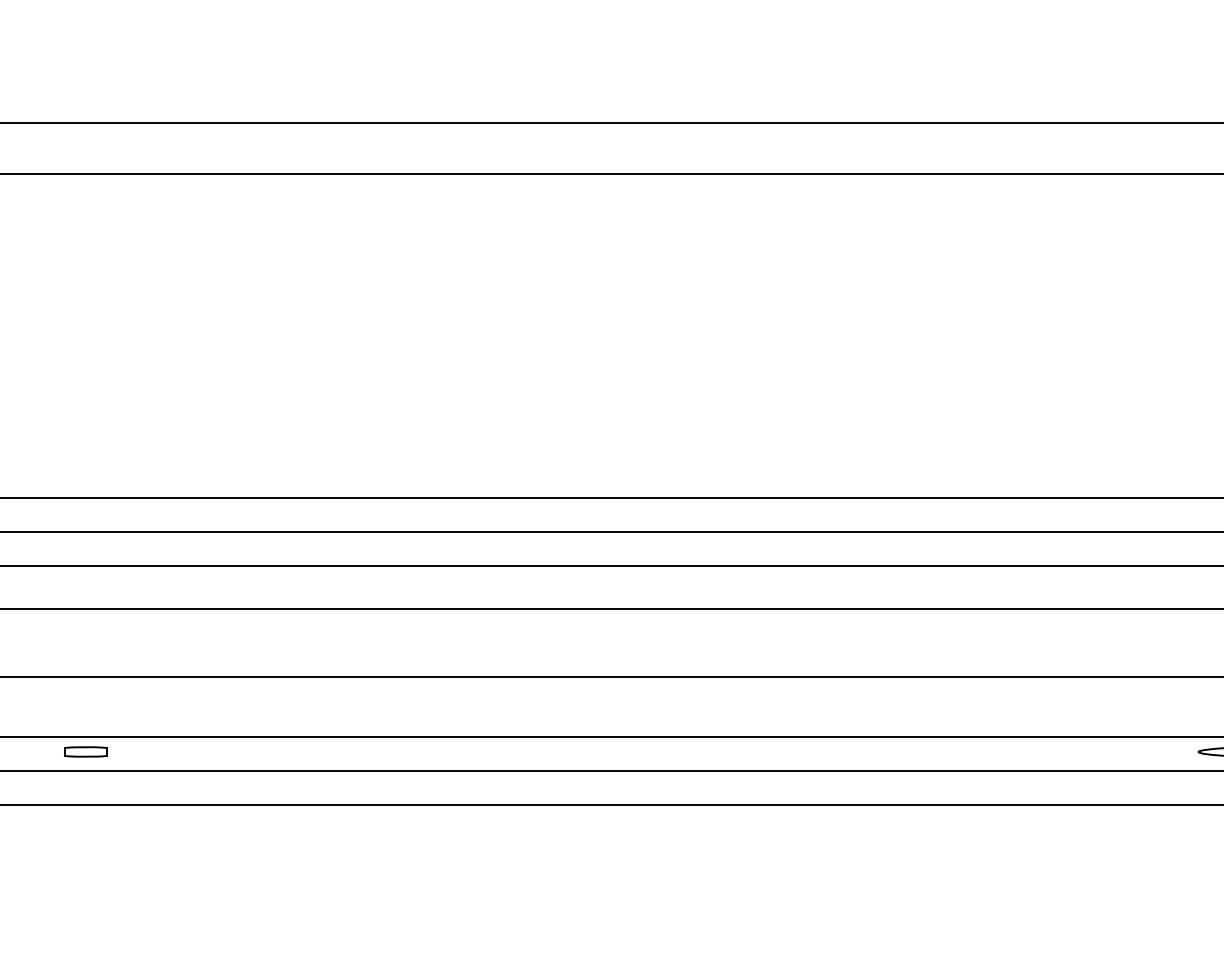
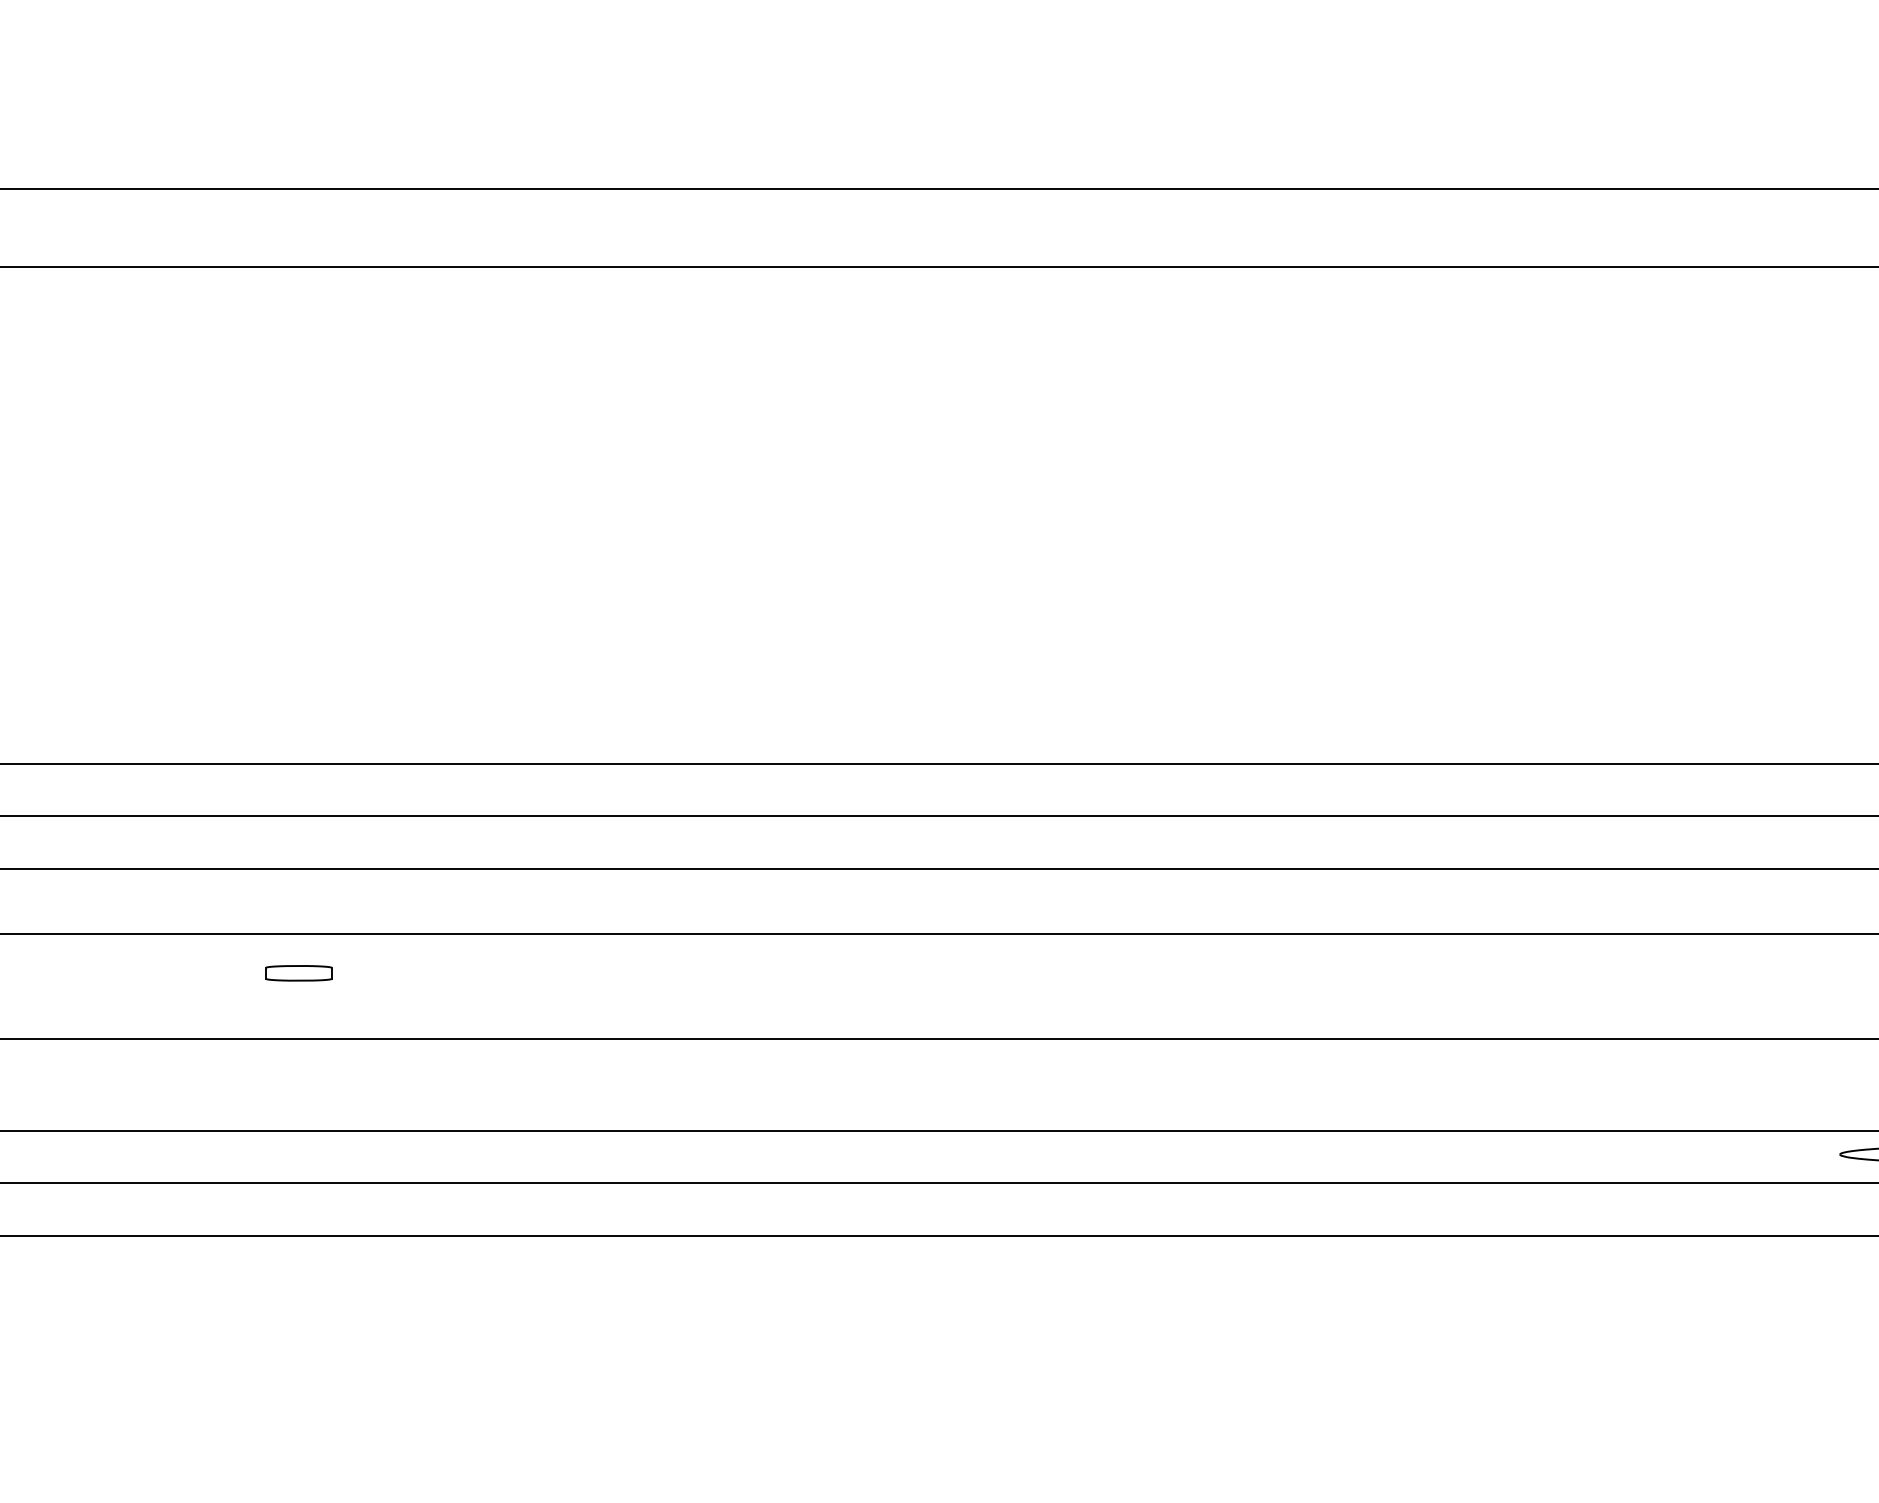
part: (85, 751) -> (298, 972), moved

